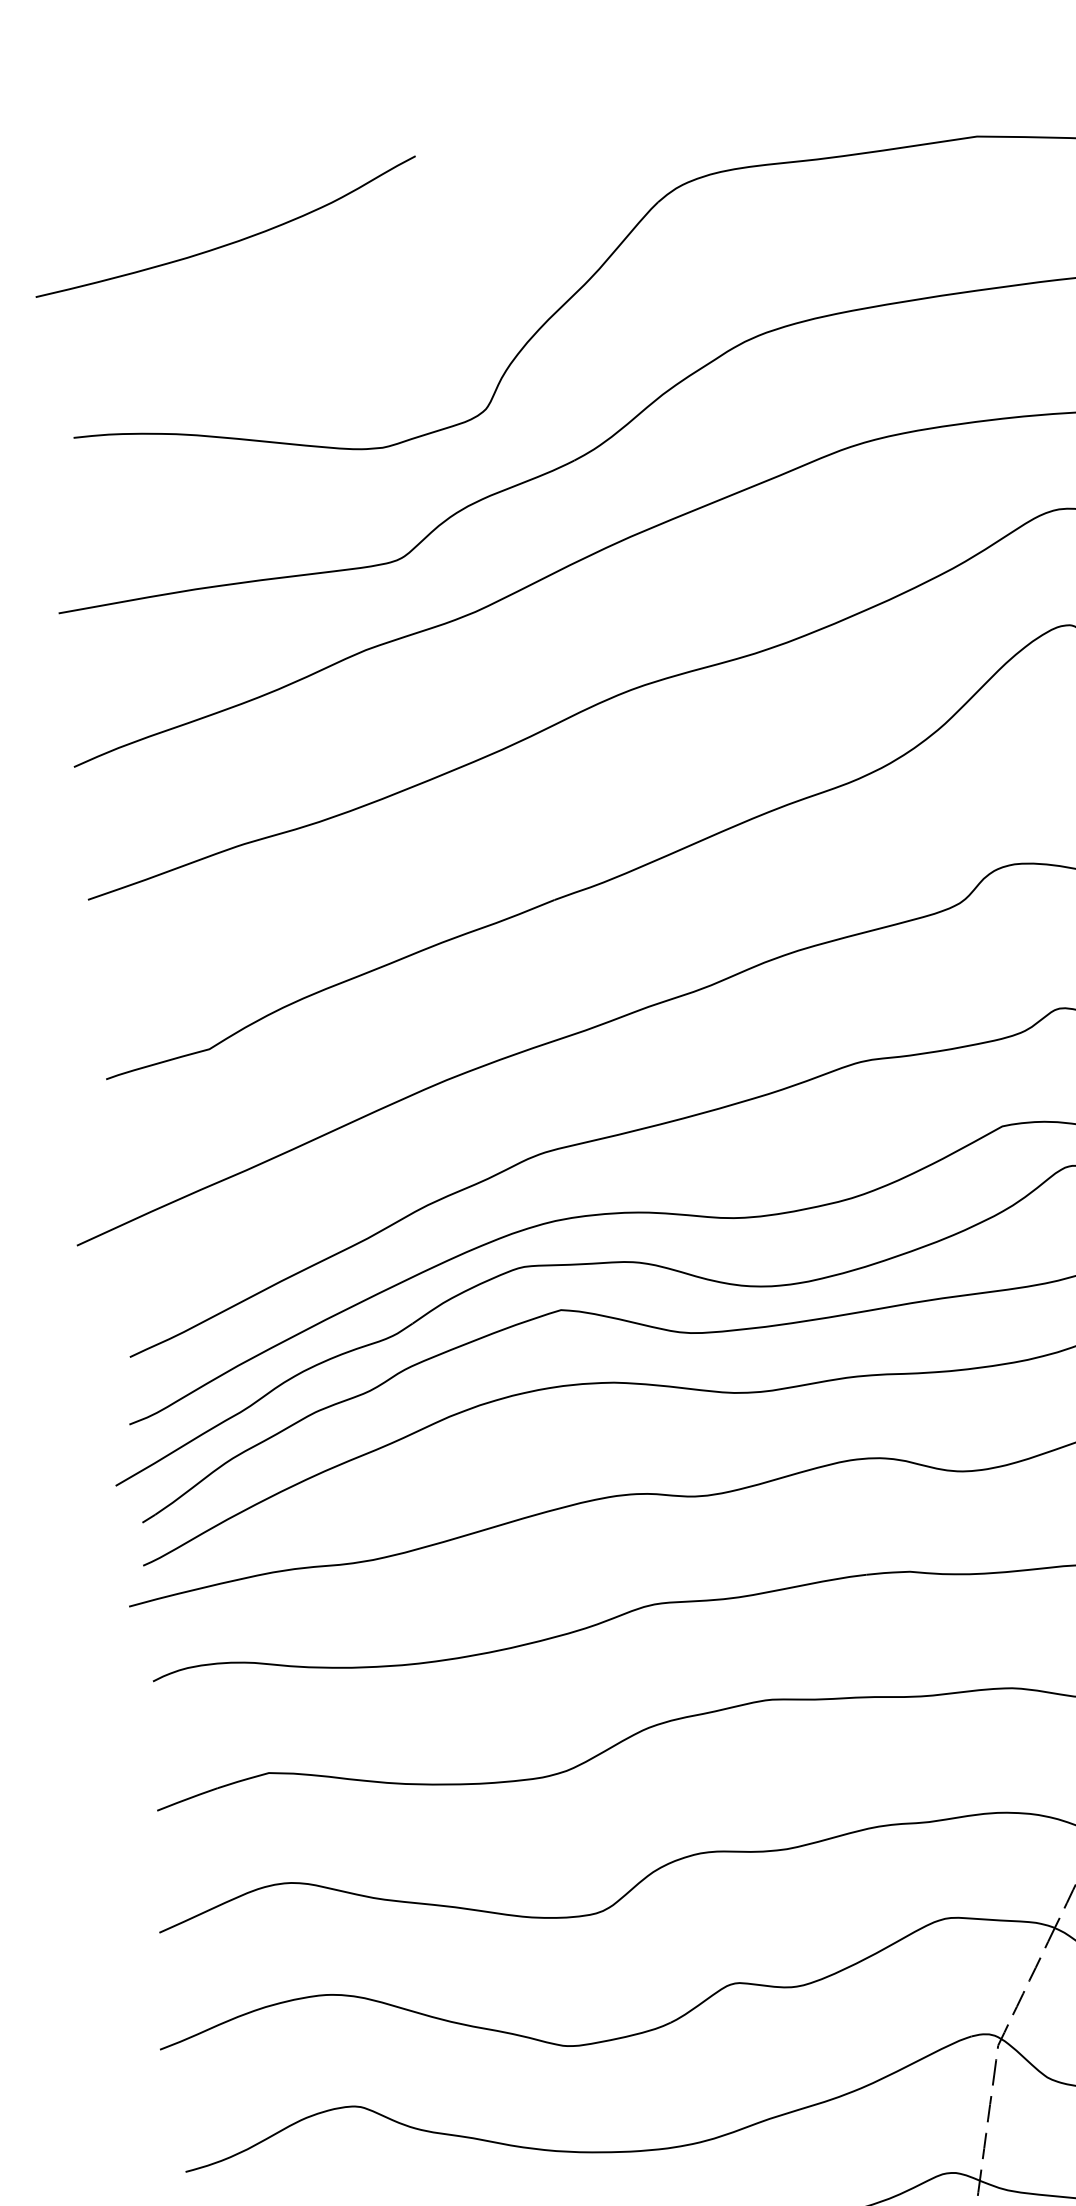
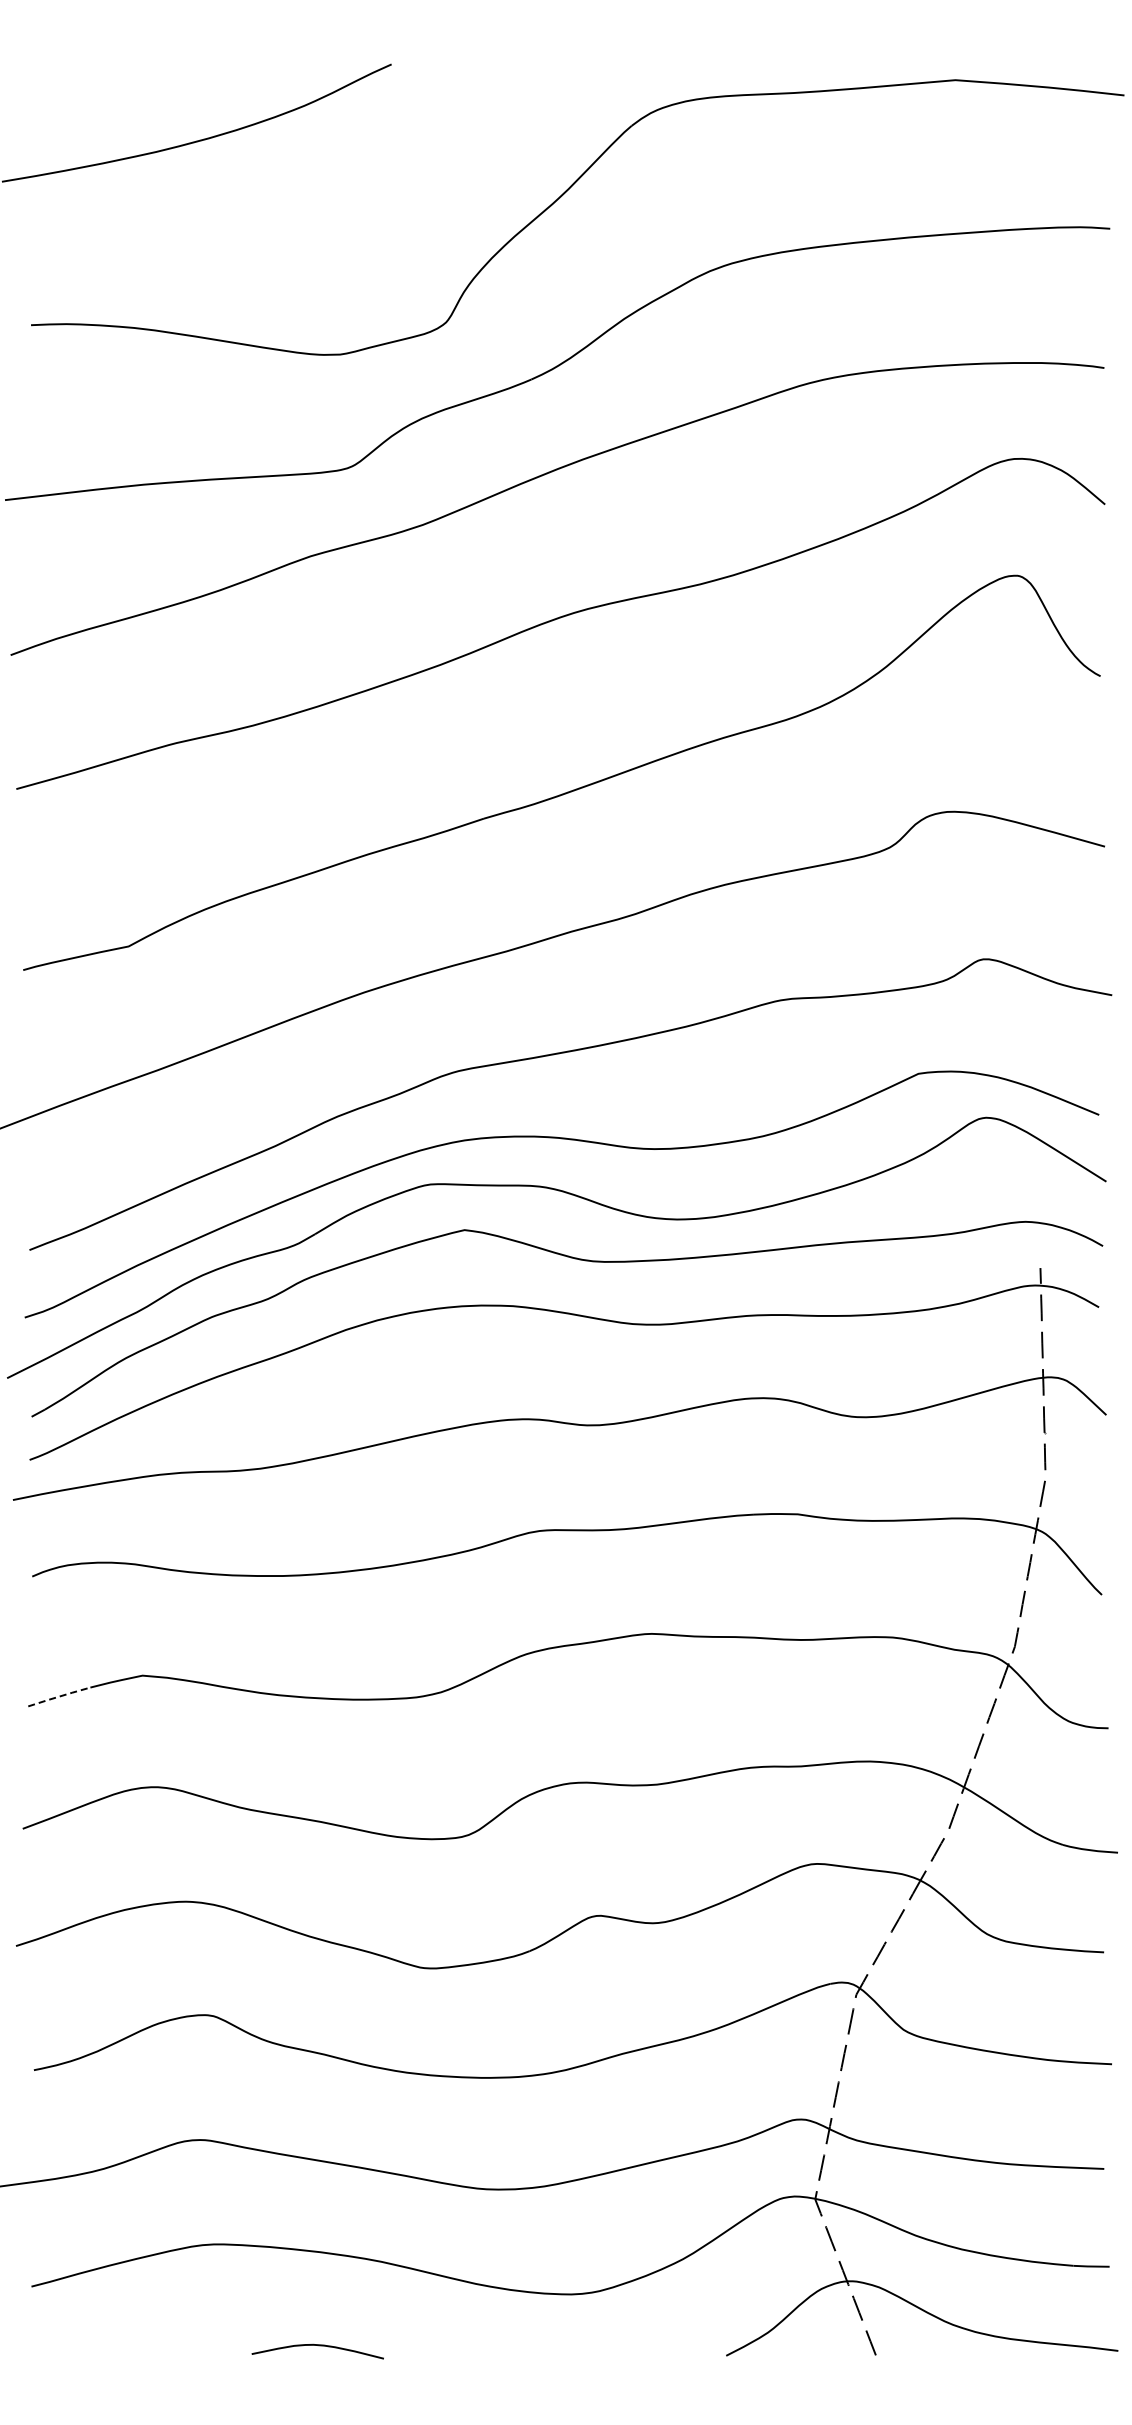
line: (187, 1798) -> (59, 1696), solid -> dashed

